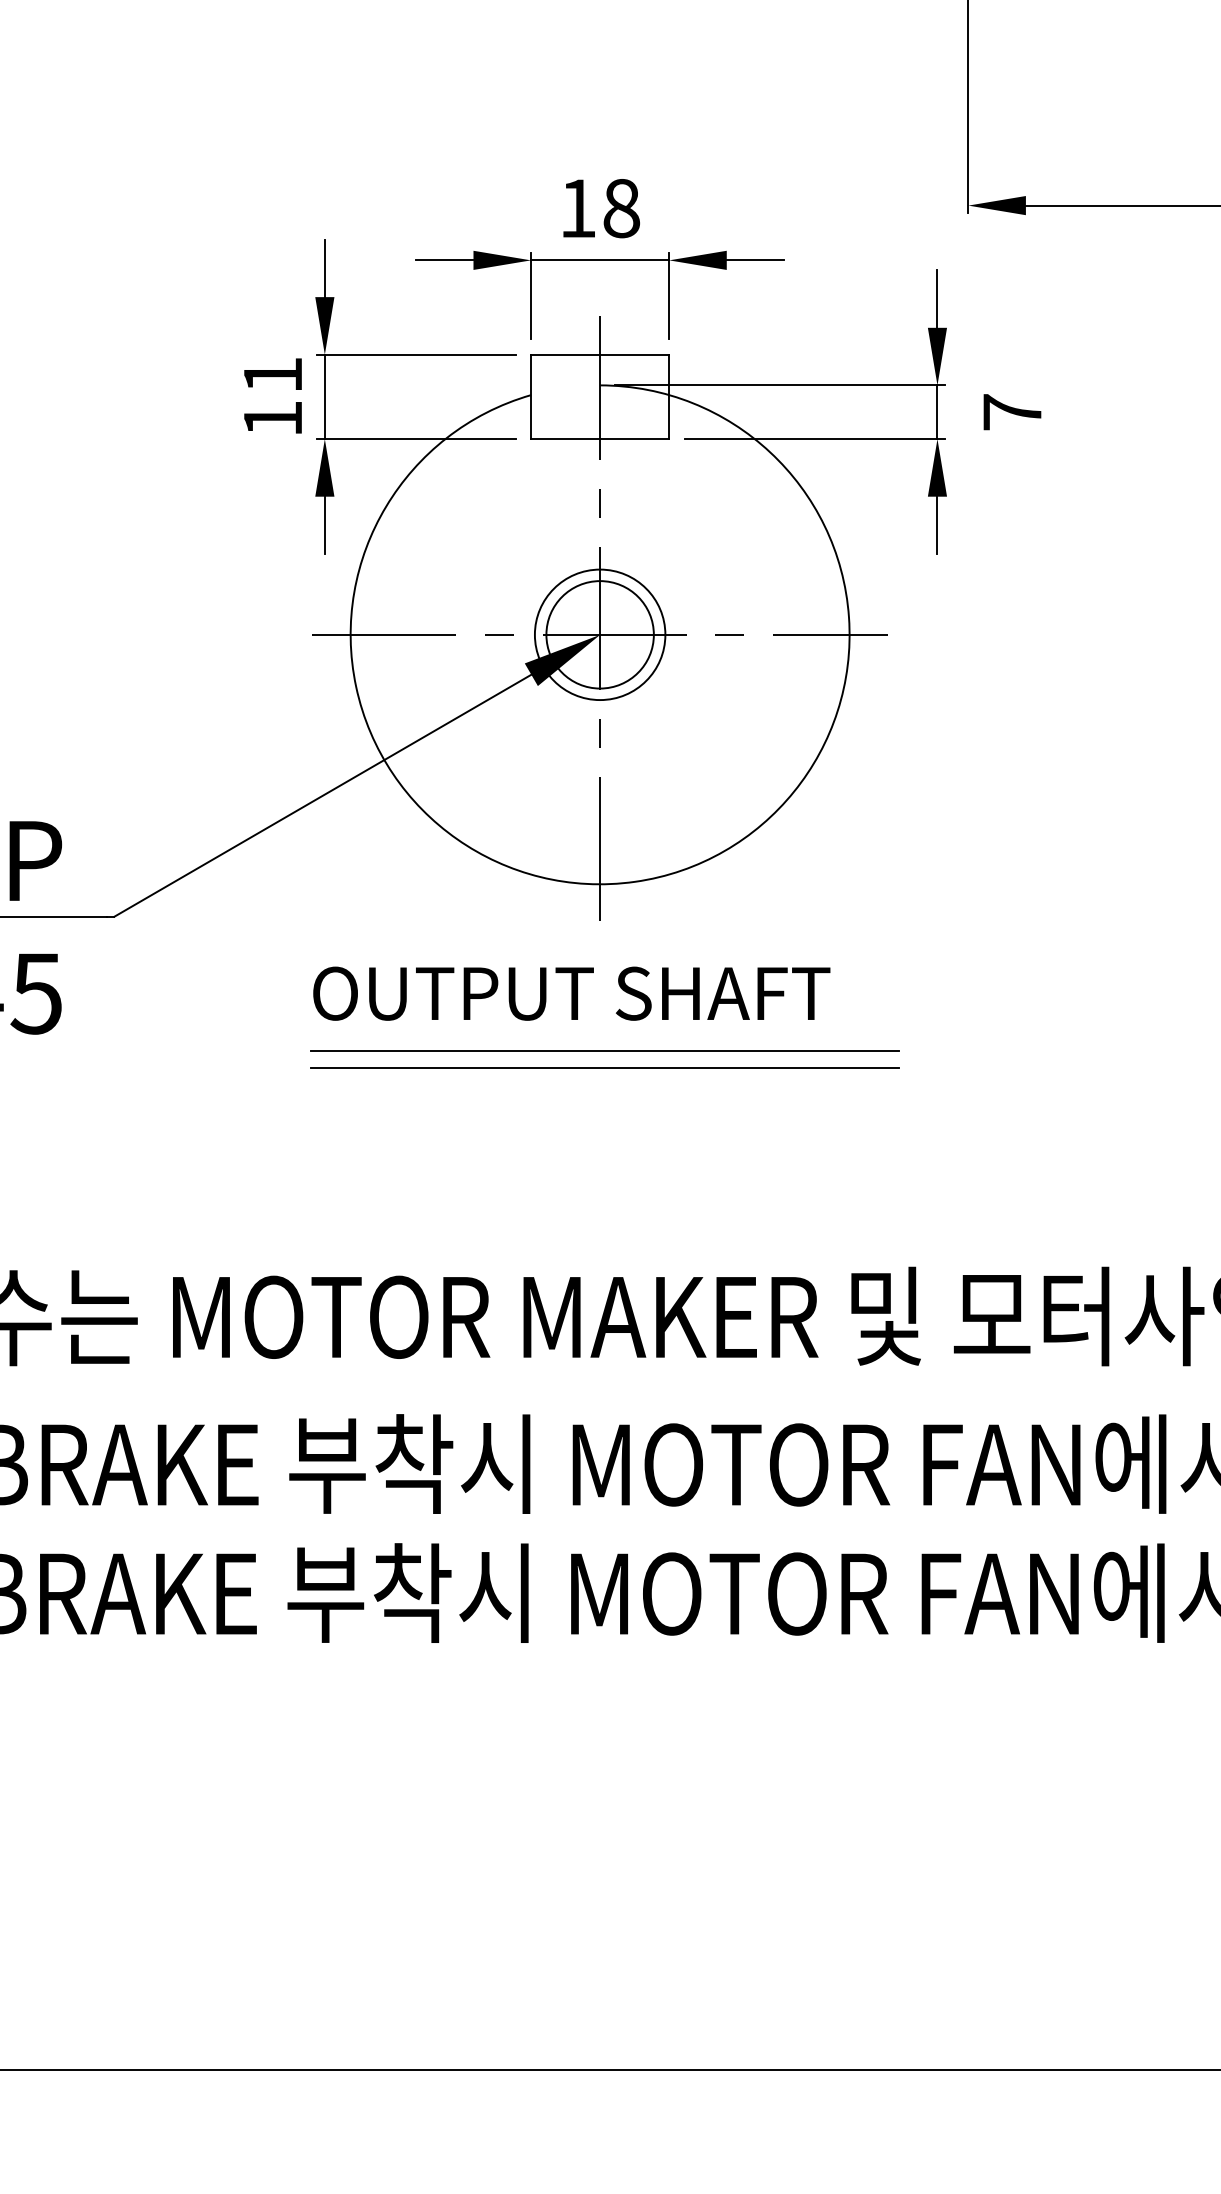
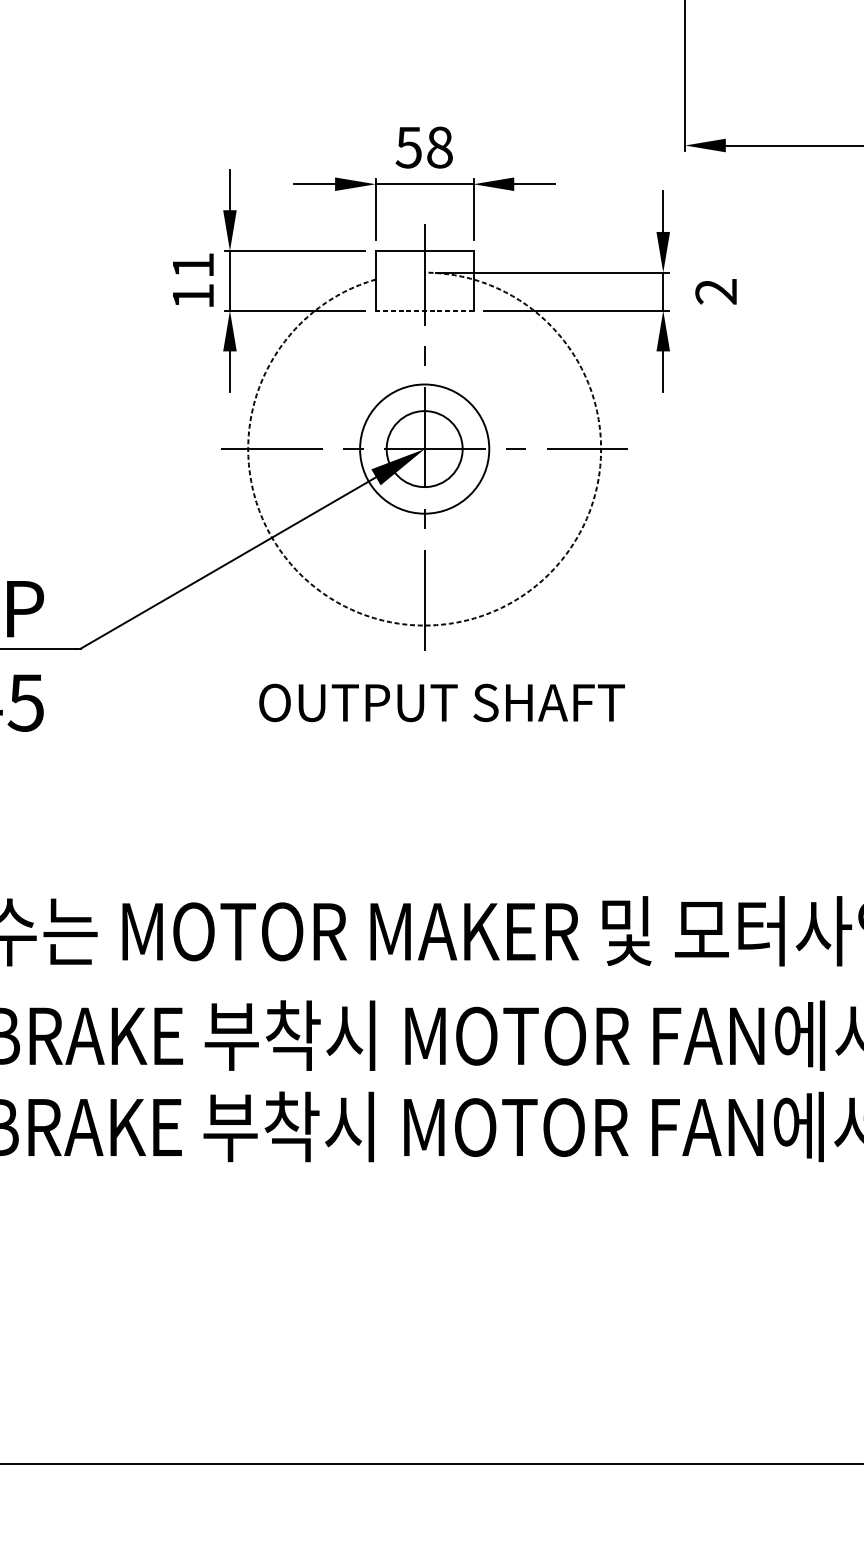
text: (576, 208) -> (407, 147), 18 -> 58
text: (1011, 412) -> (715, 291), 7 -> 2
line: (599, 439) -> (424, 310), solid -> dashed
circle: (599, 634) -> (424, 448), size x1.4
arc: (635, 881) -> (449, 623), solid -> dashed
text: (571, 993) -> (441, 702), moved
line: (604, 1050) -> (427, 743), removed
line: (604, 1068) -> (427, 755), removed

